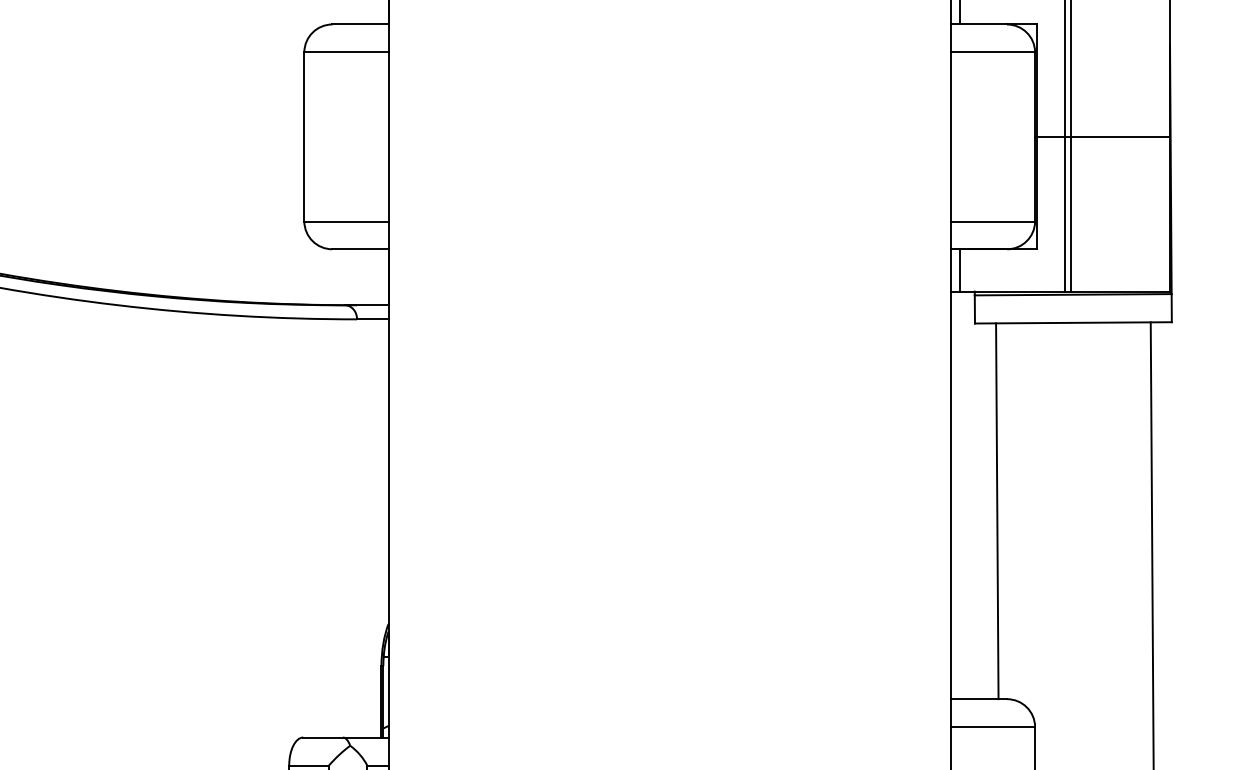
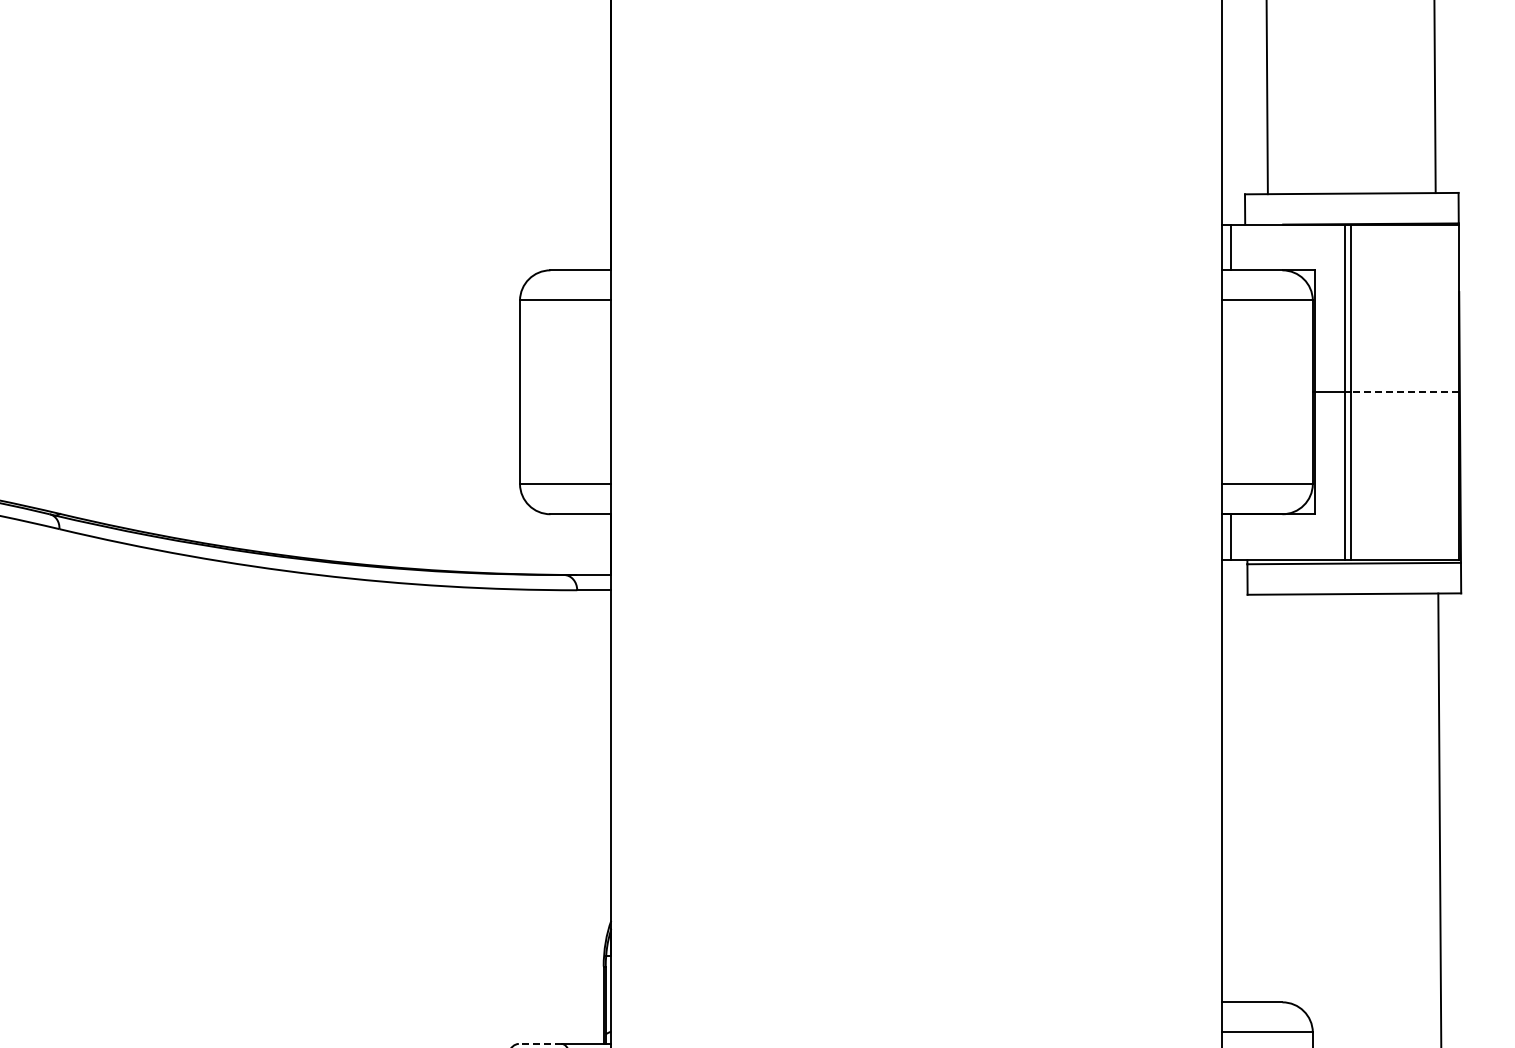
line: (1120, 137) -> (1405, 392), solid -> dashed
line: (996, 511) -> (1271, 798), removed
line: (323, 737) -> (540, 1043), solid -> dashed

